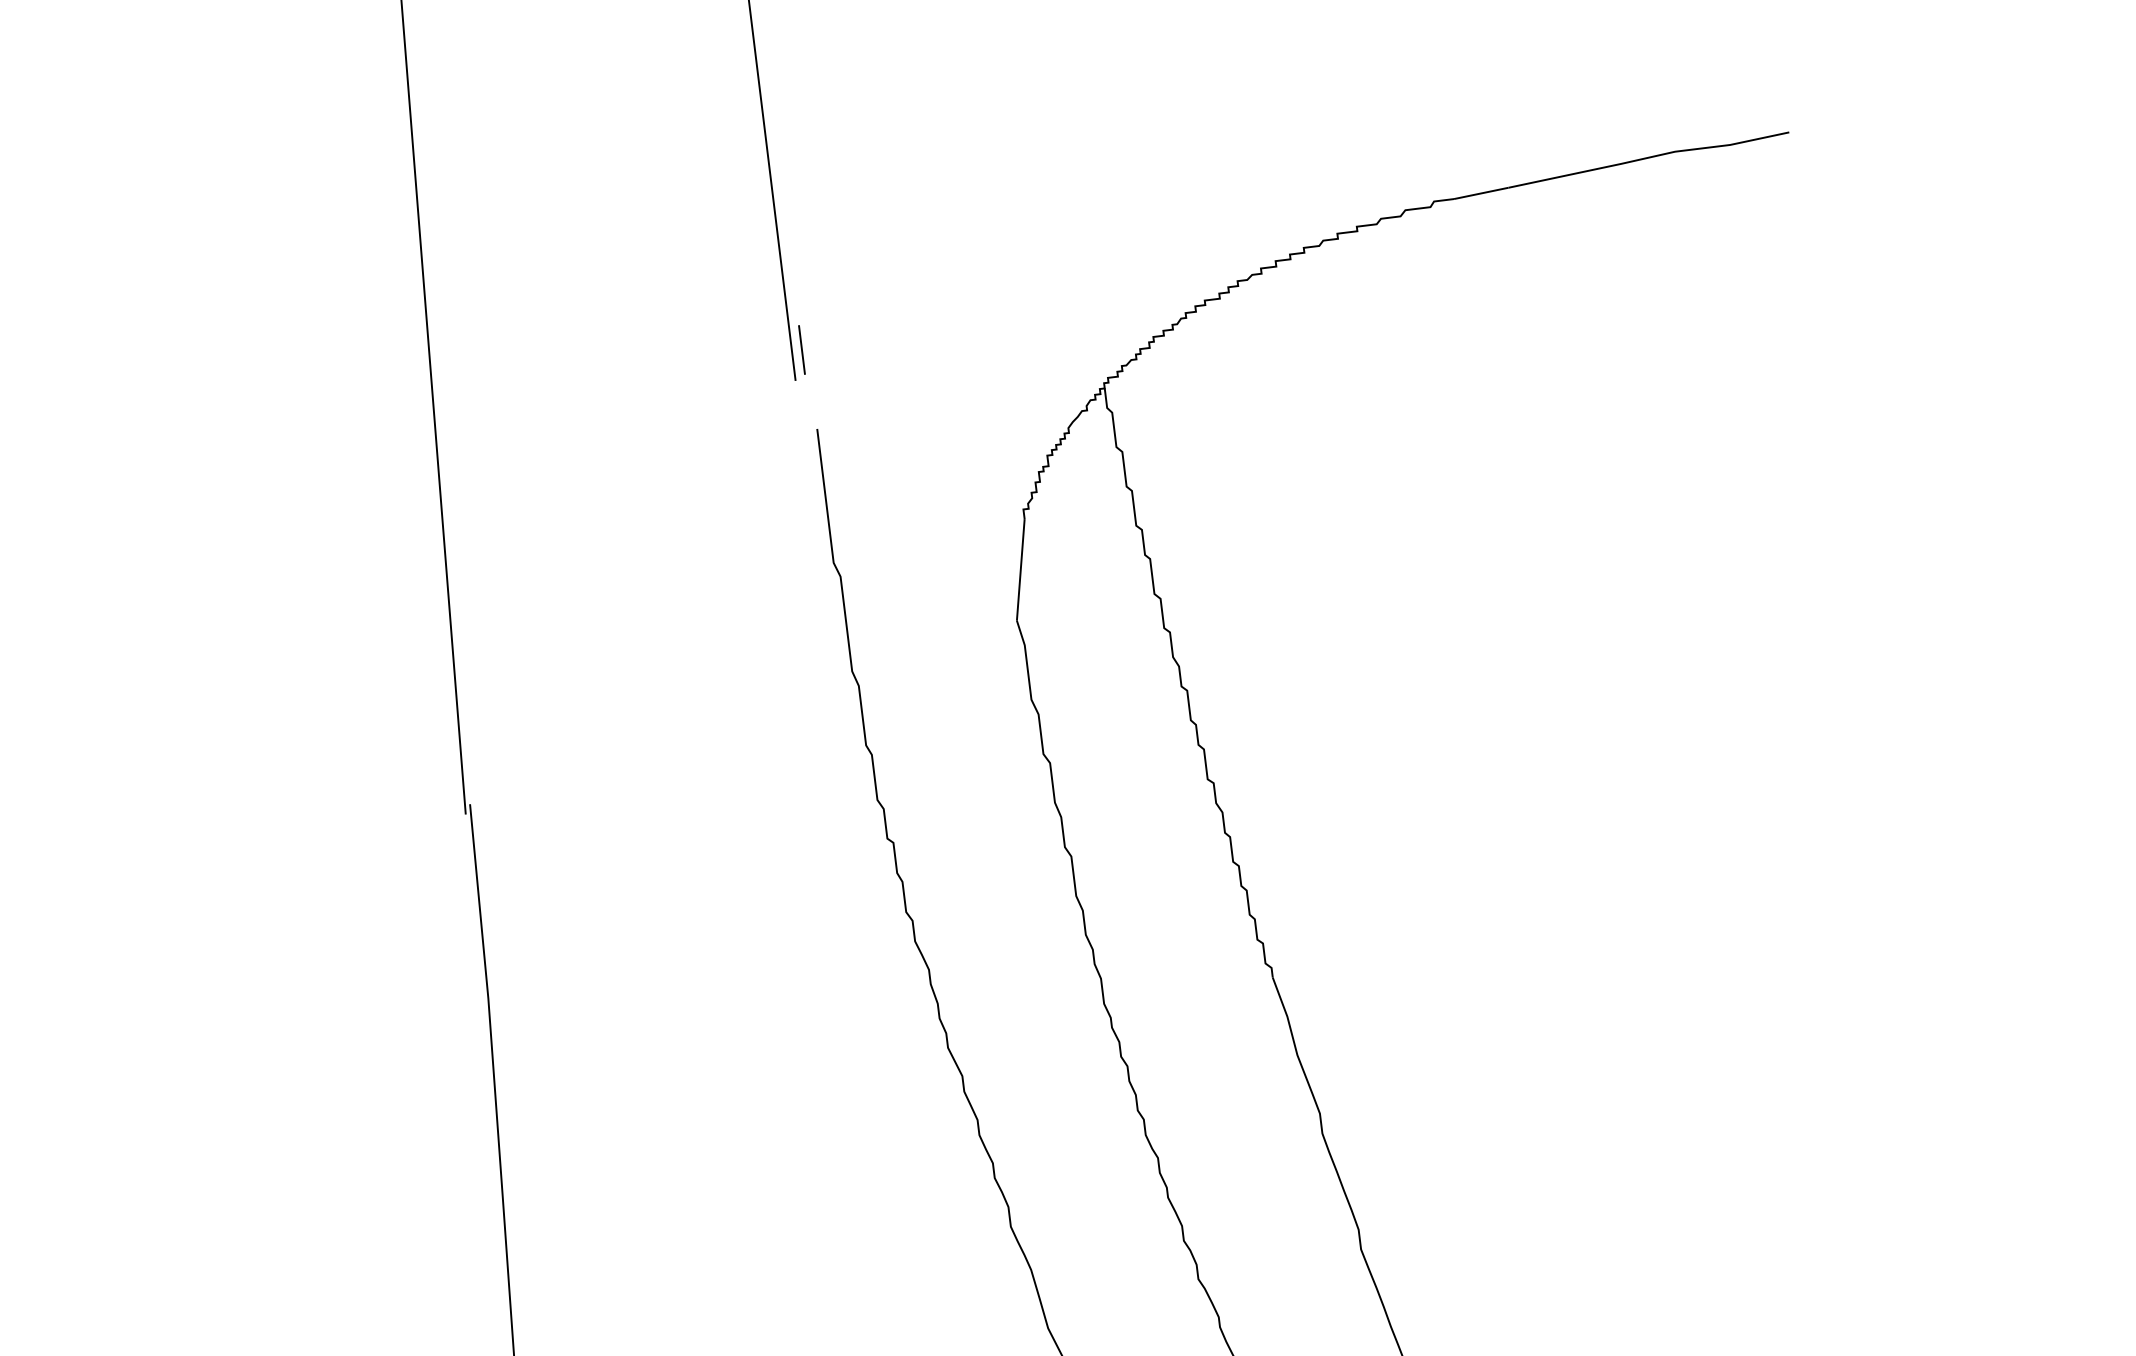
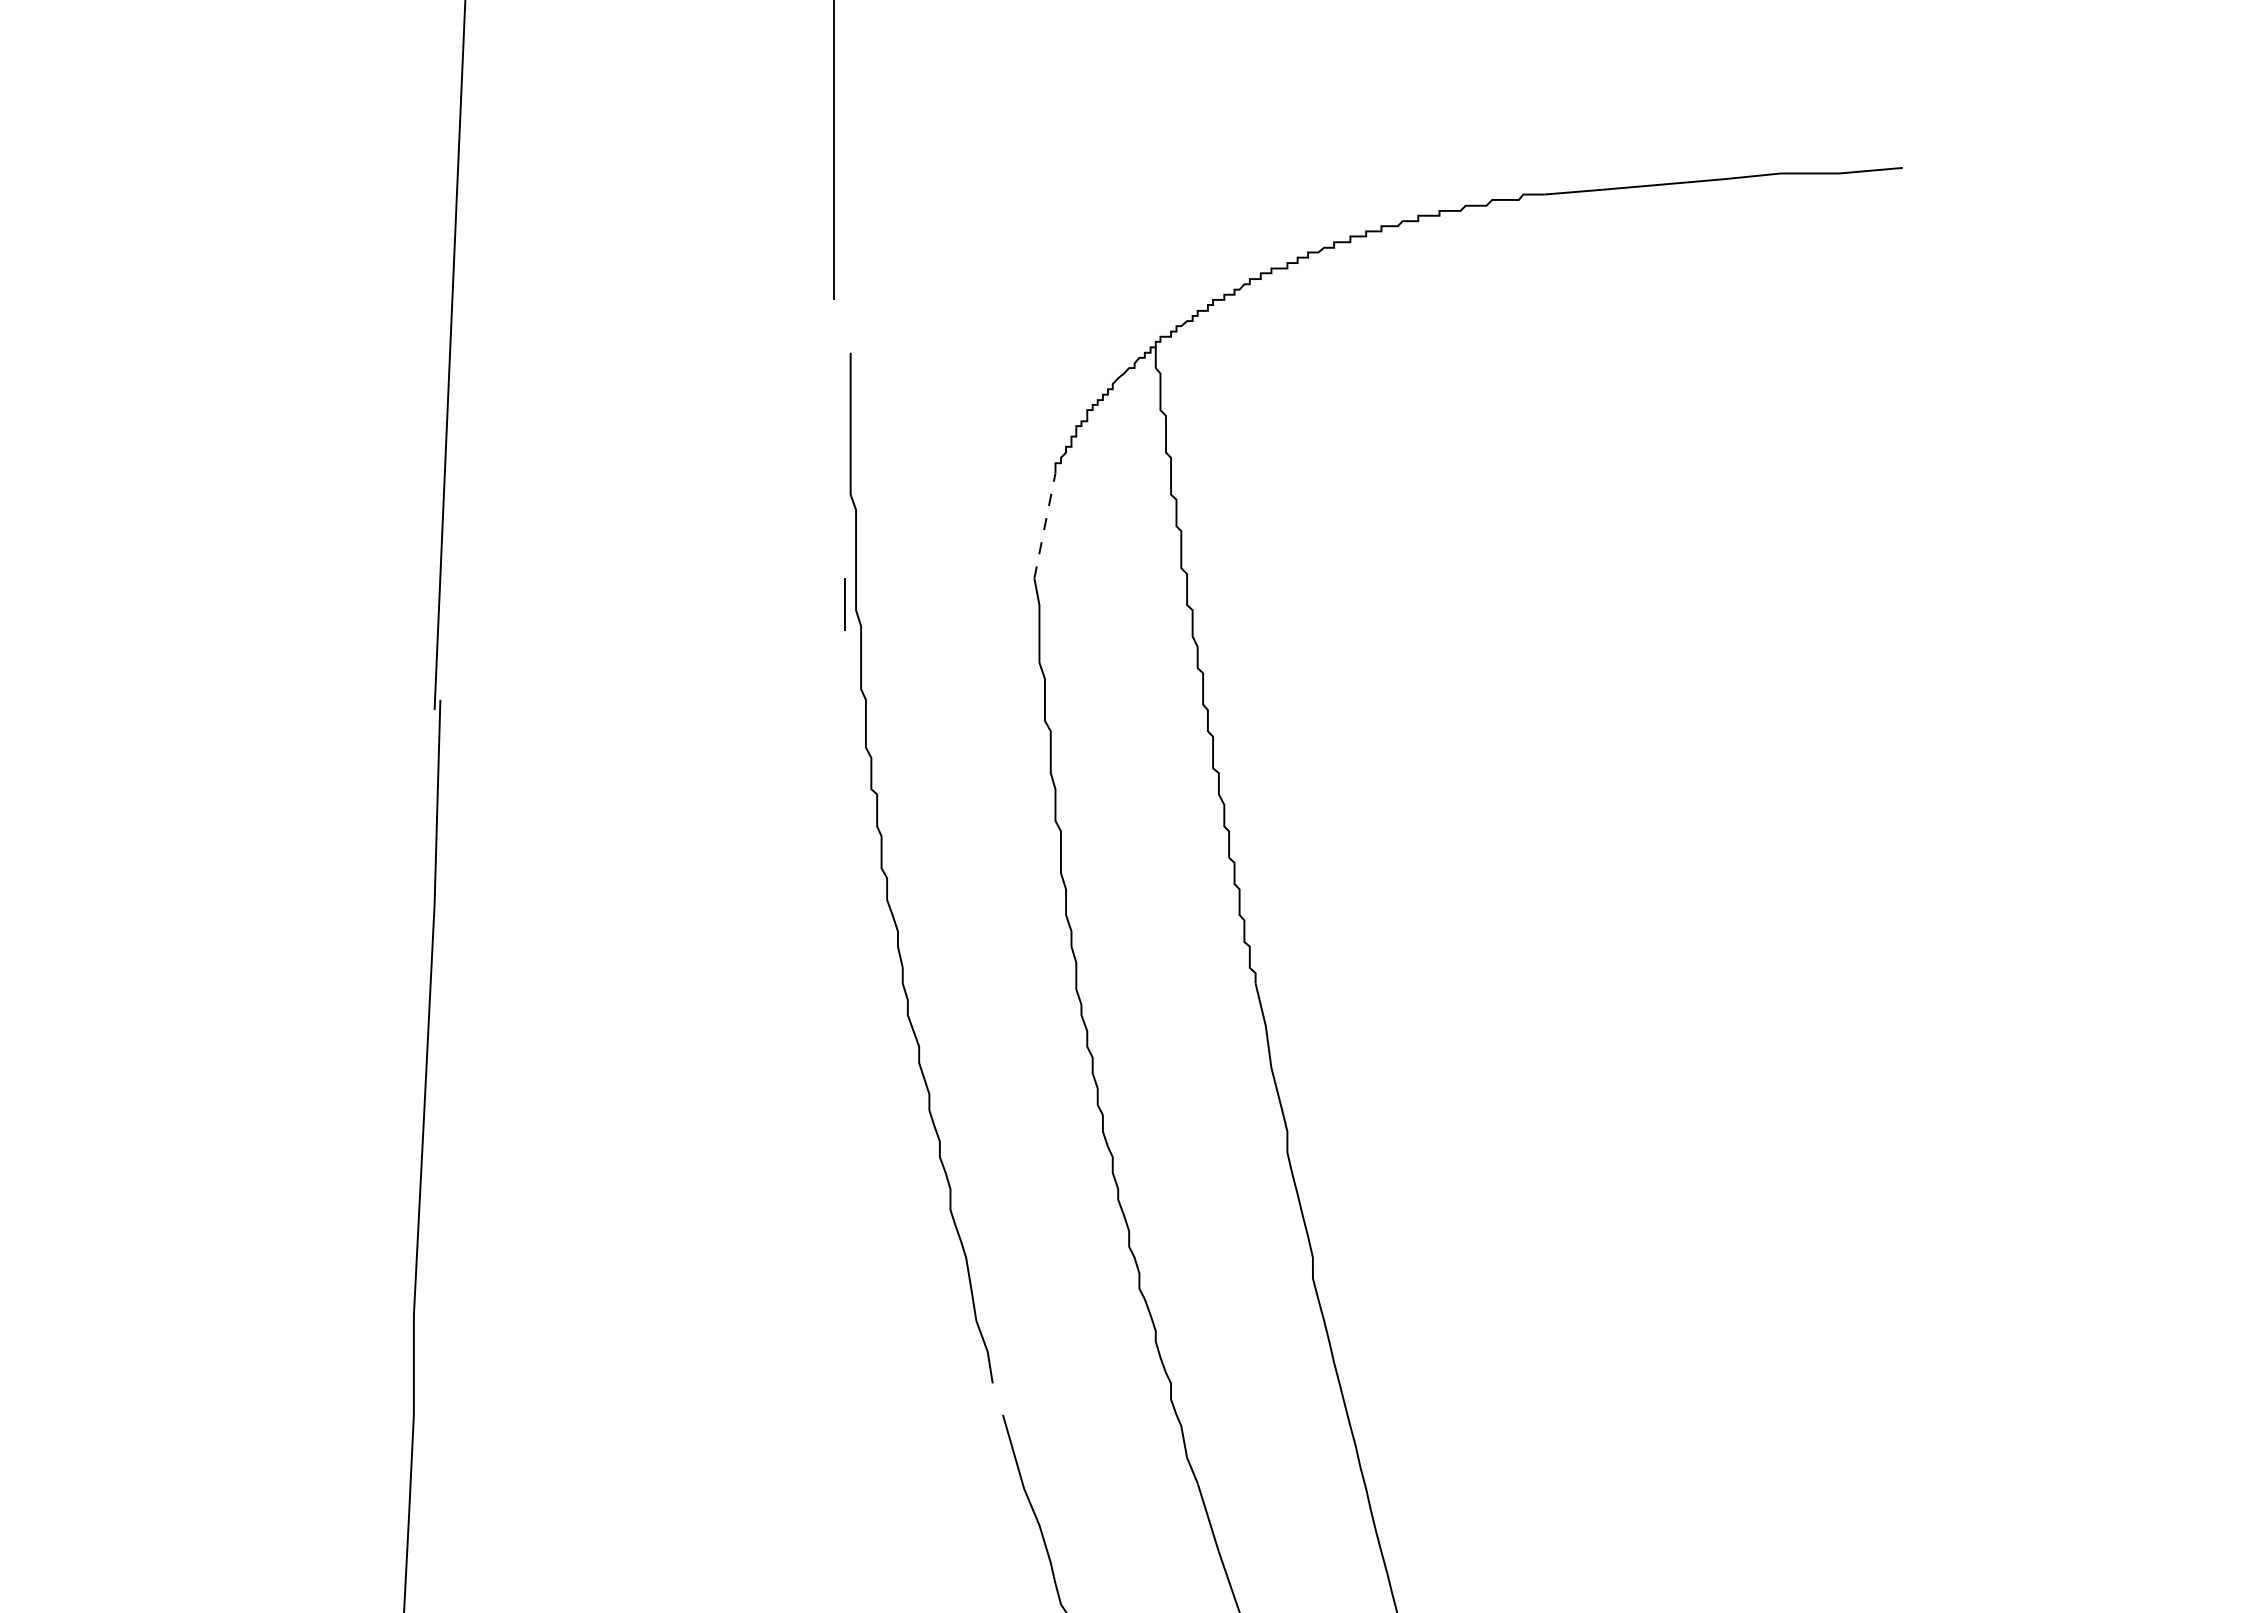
line: (801, 350) -> (844, 604), moved
line: (1020, 569) -> (1044, 525), solid -> dashed

